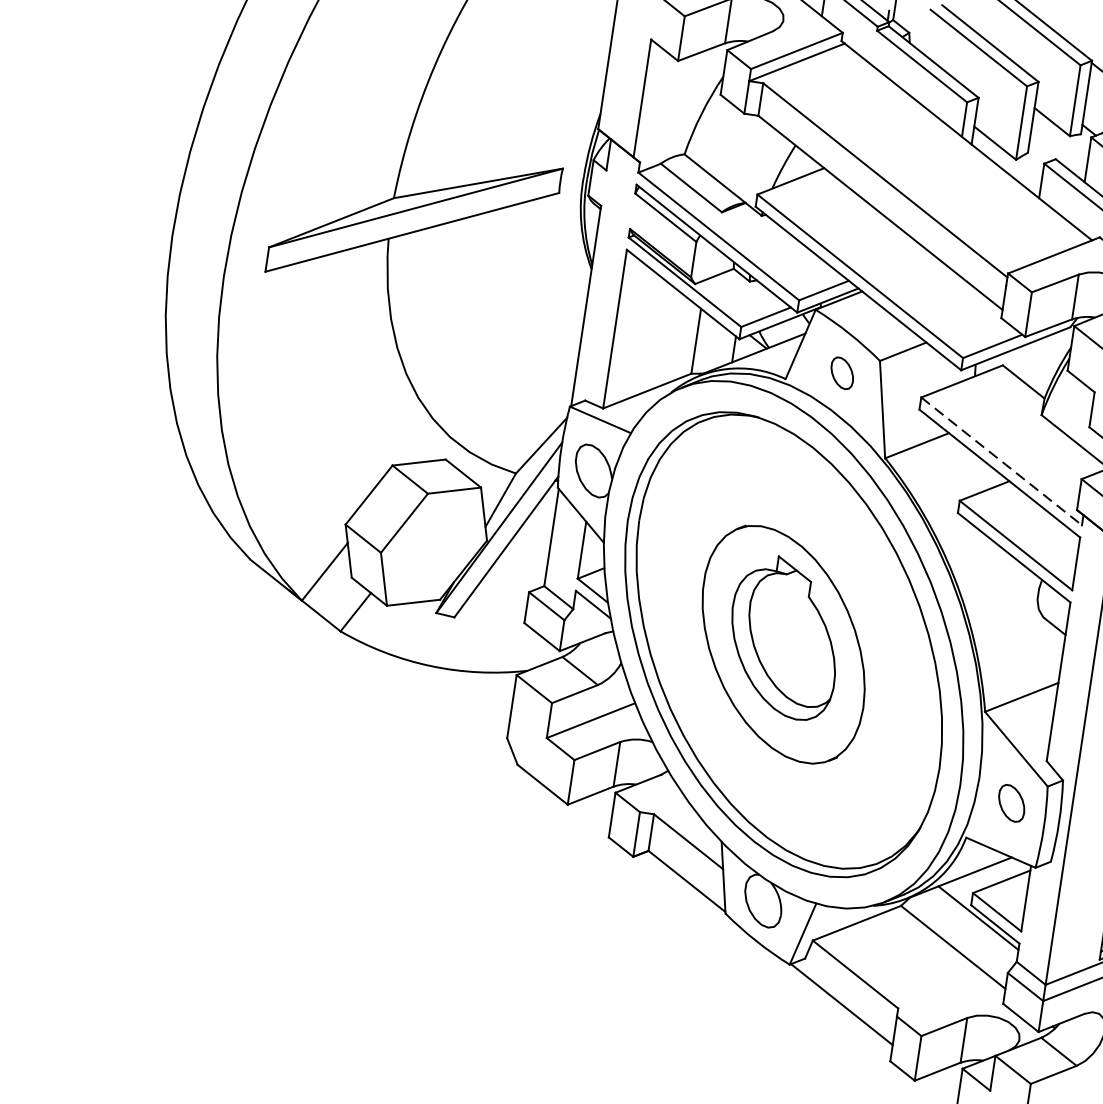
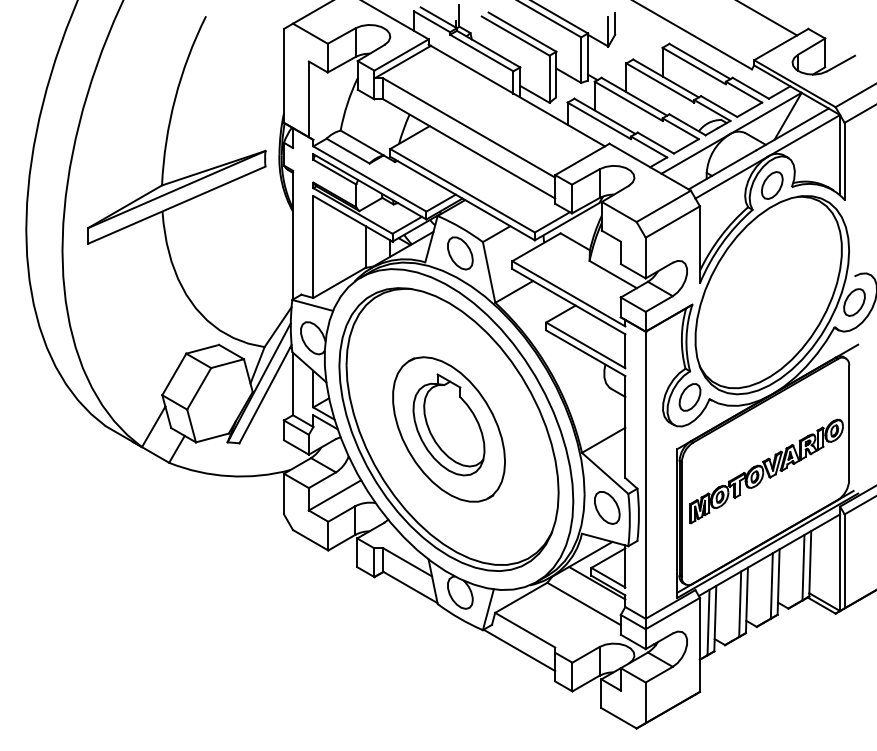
part: (842, 373) -> (460, 253), size x1.67
line: (1002, 462) -> (569, 294), dashed -> solid
part: (1012, 802) -> (607, 507), size x1.43

